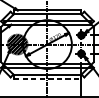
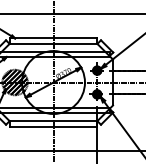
line: (48, 78) -> (54, 126), dashed -> solid

